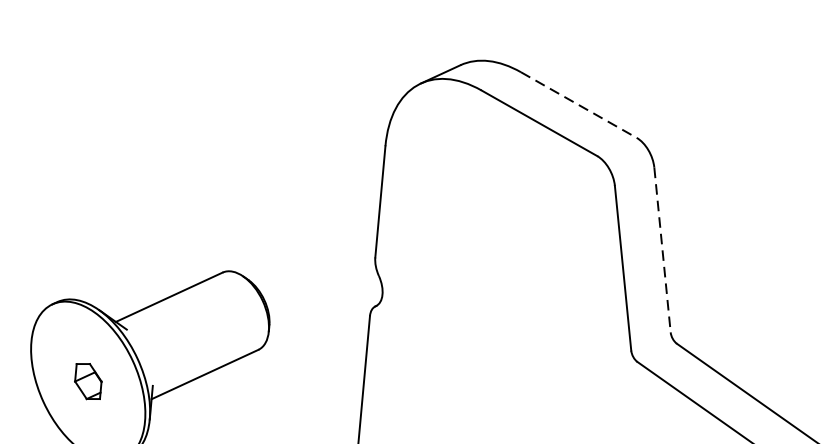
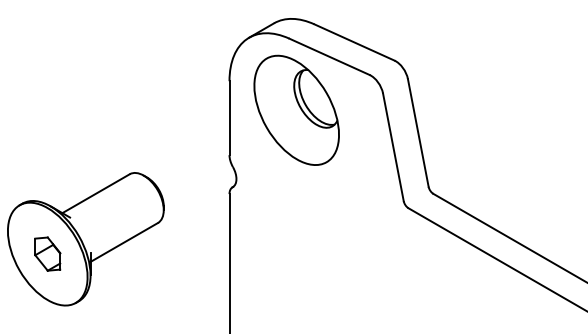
line: (578, 105) -> (354, 42), dashed -> solid
part: (482, 197) -> (296, 109), added
line: (662, 249) -> (418, 132), dashed -> solid
part: (87, 380) -> (47, 253), size x1.43

